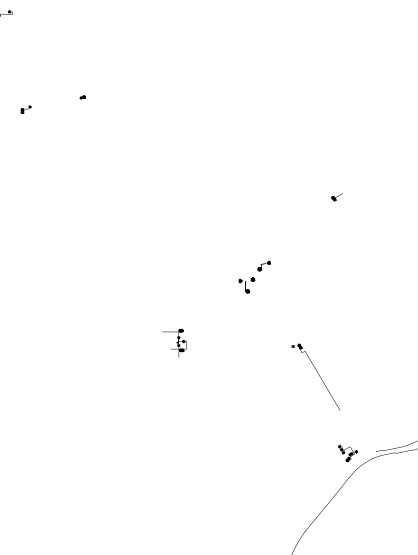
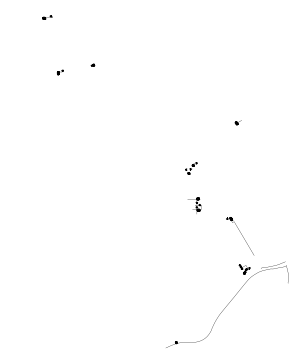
part: (255, 277) -> (191, 168), size x0.62
part: (174, 342) -> (194, 205), moved
part: (316, 377) -> (240, 236), moved

